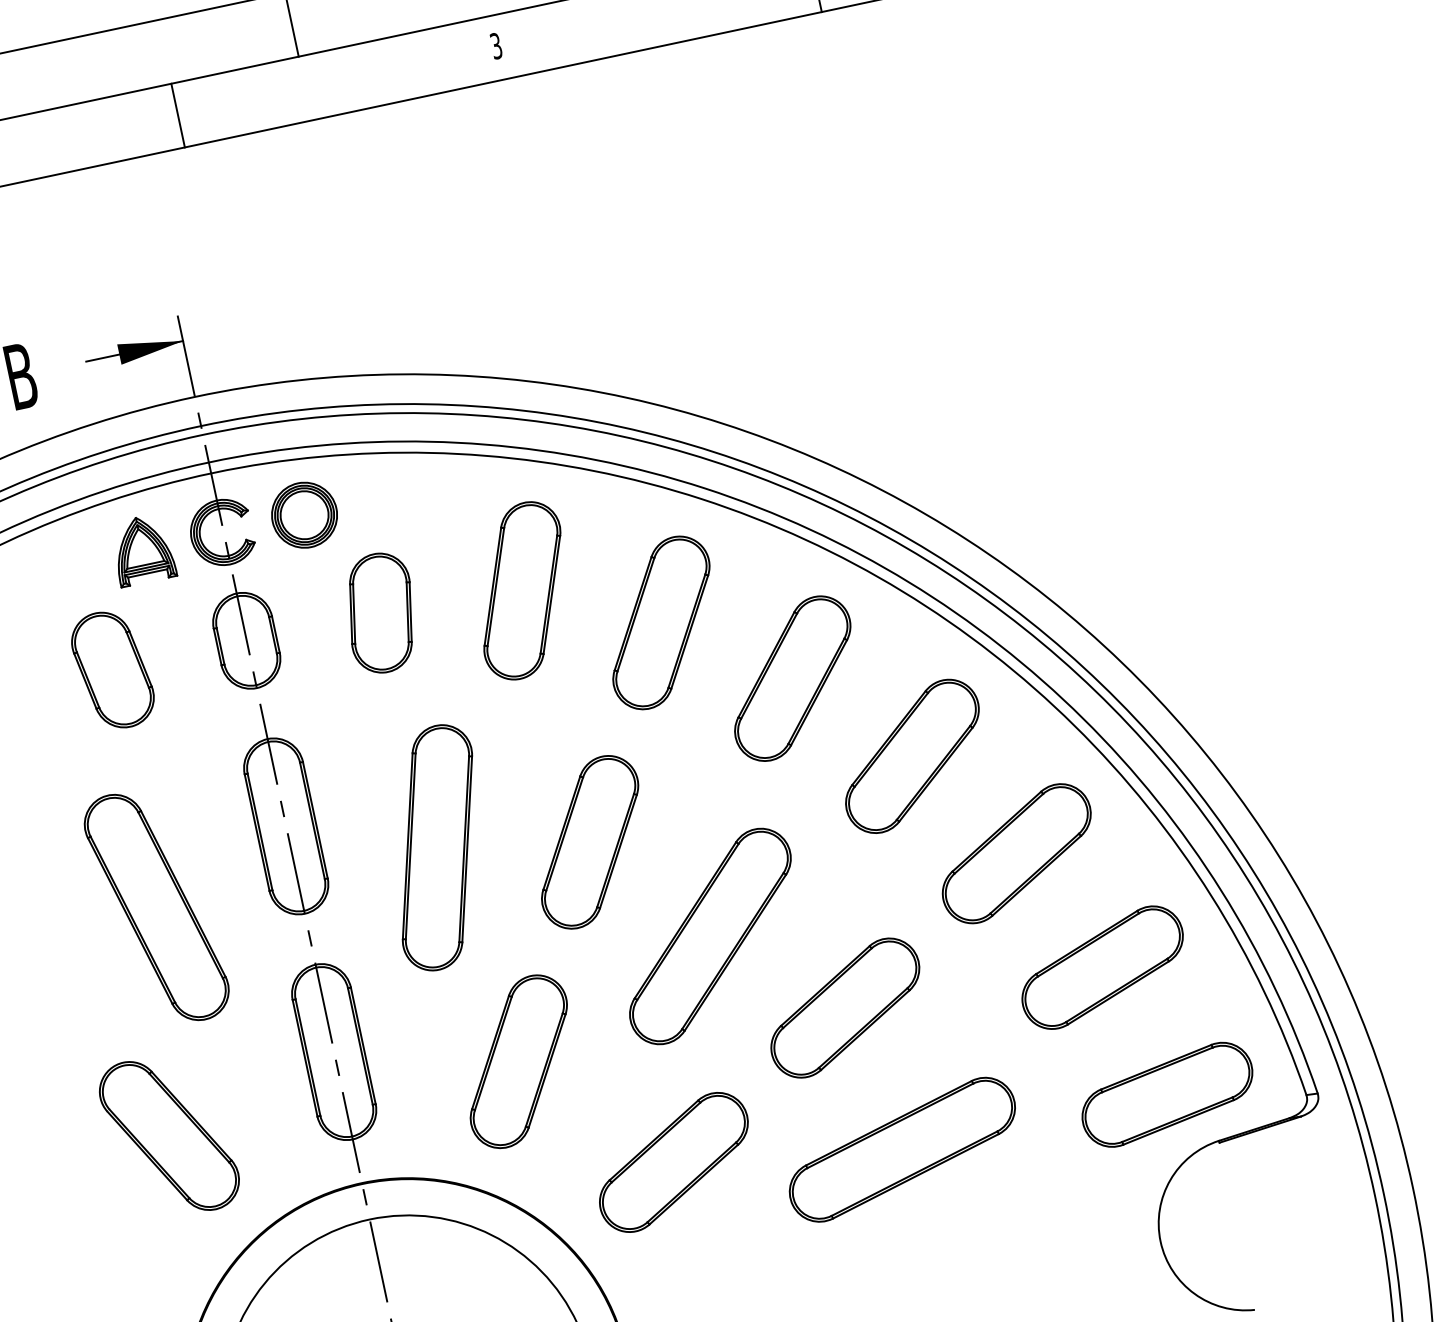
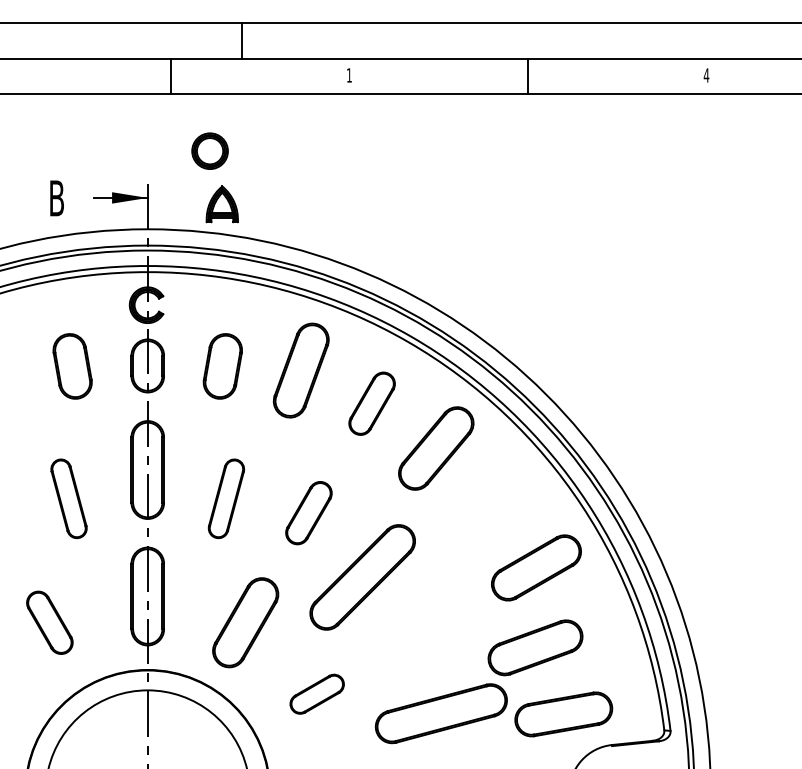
text: (494, 46) -> (348, 75), 3 -> 1
part: (303, 514) -> (209, 150), moved
part: (141, 550) -> (221, 204), moved
part: (660, 622) -> (371, 403), size x0.7
part: (912, 755) -> (491, 503), removed
part: (589, 841) -> (308, 512), size x0.7
part: (437, 847) -> (226, 498), size x0.6
part: (155, 907) -> (68, 498), size x0.6
part: (1102, 967) -> (535, 647), moved
part: (844, 1007) -> (426, 630), removed
part: (1166, 1095) -> (563, 714), moved
part: (168, 1135) -> (49, 622), size x0.7
part: (671, 1161) -> (316, 693), size x0.6

